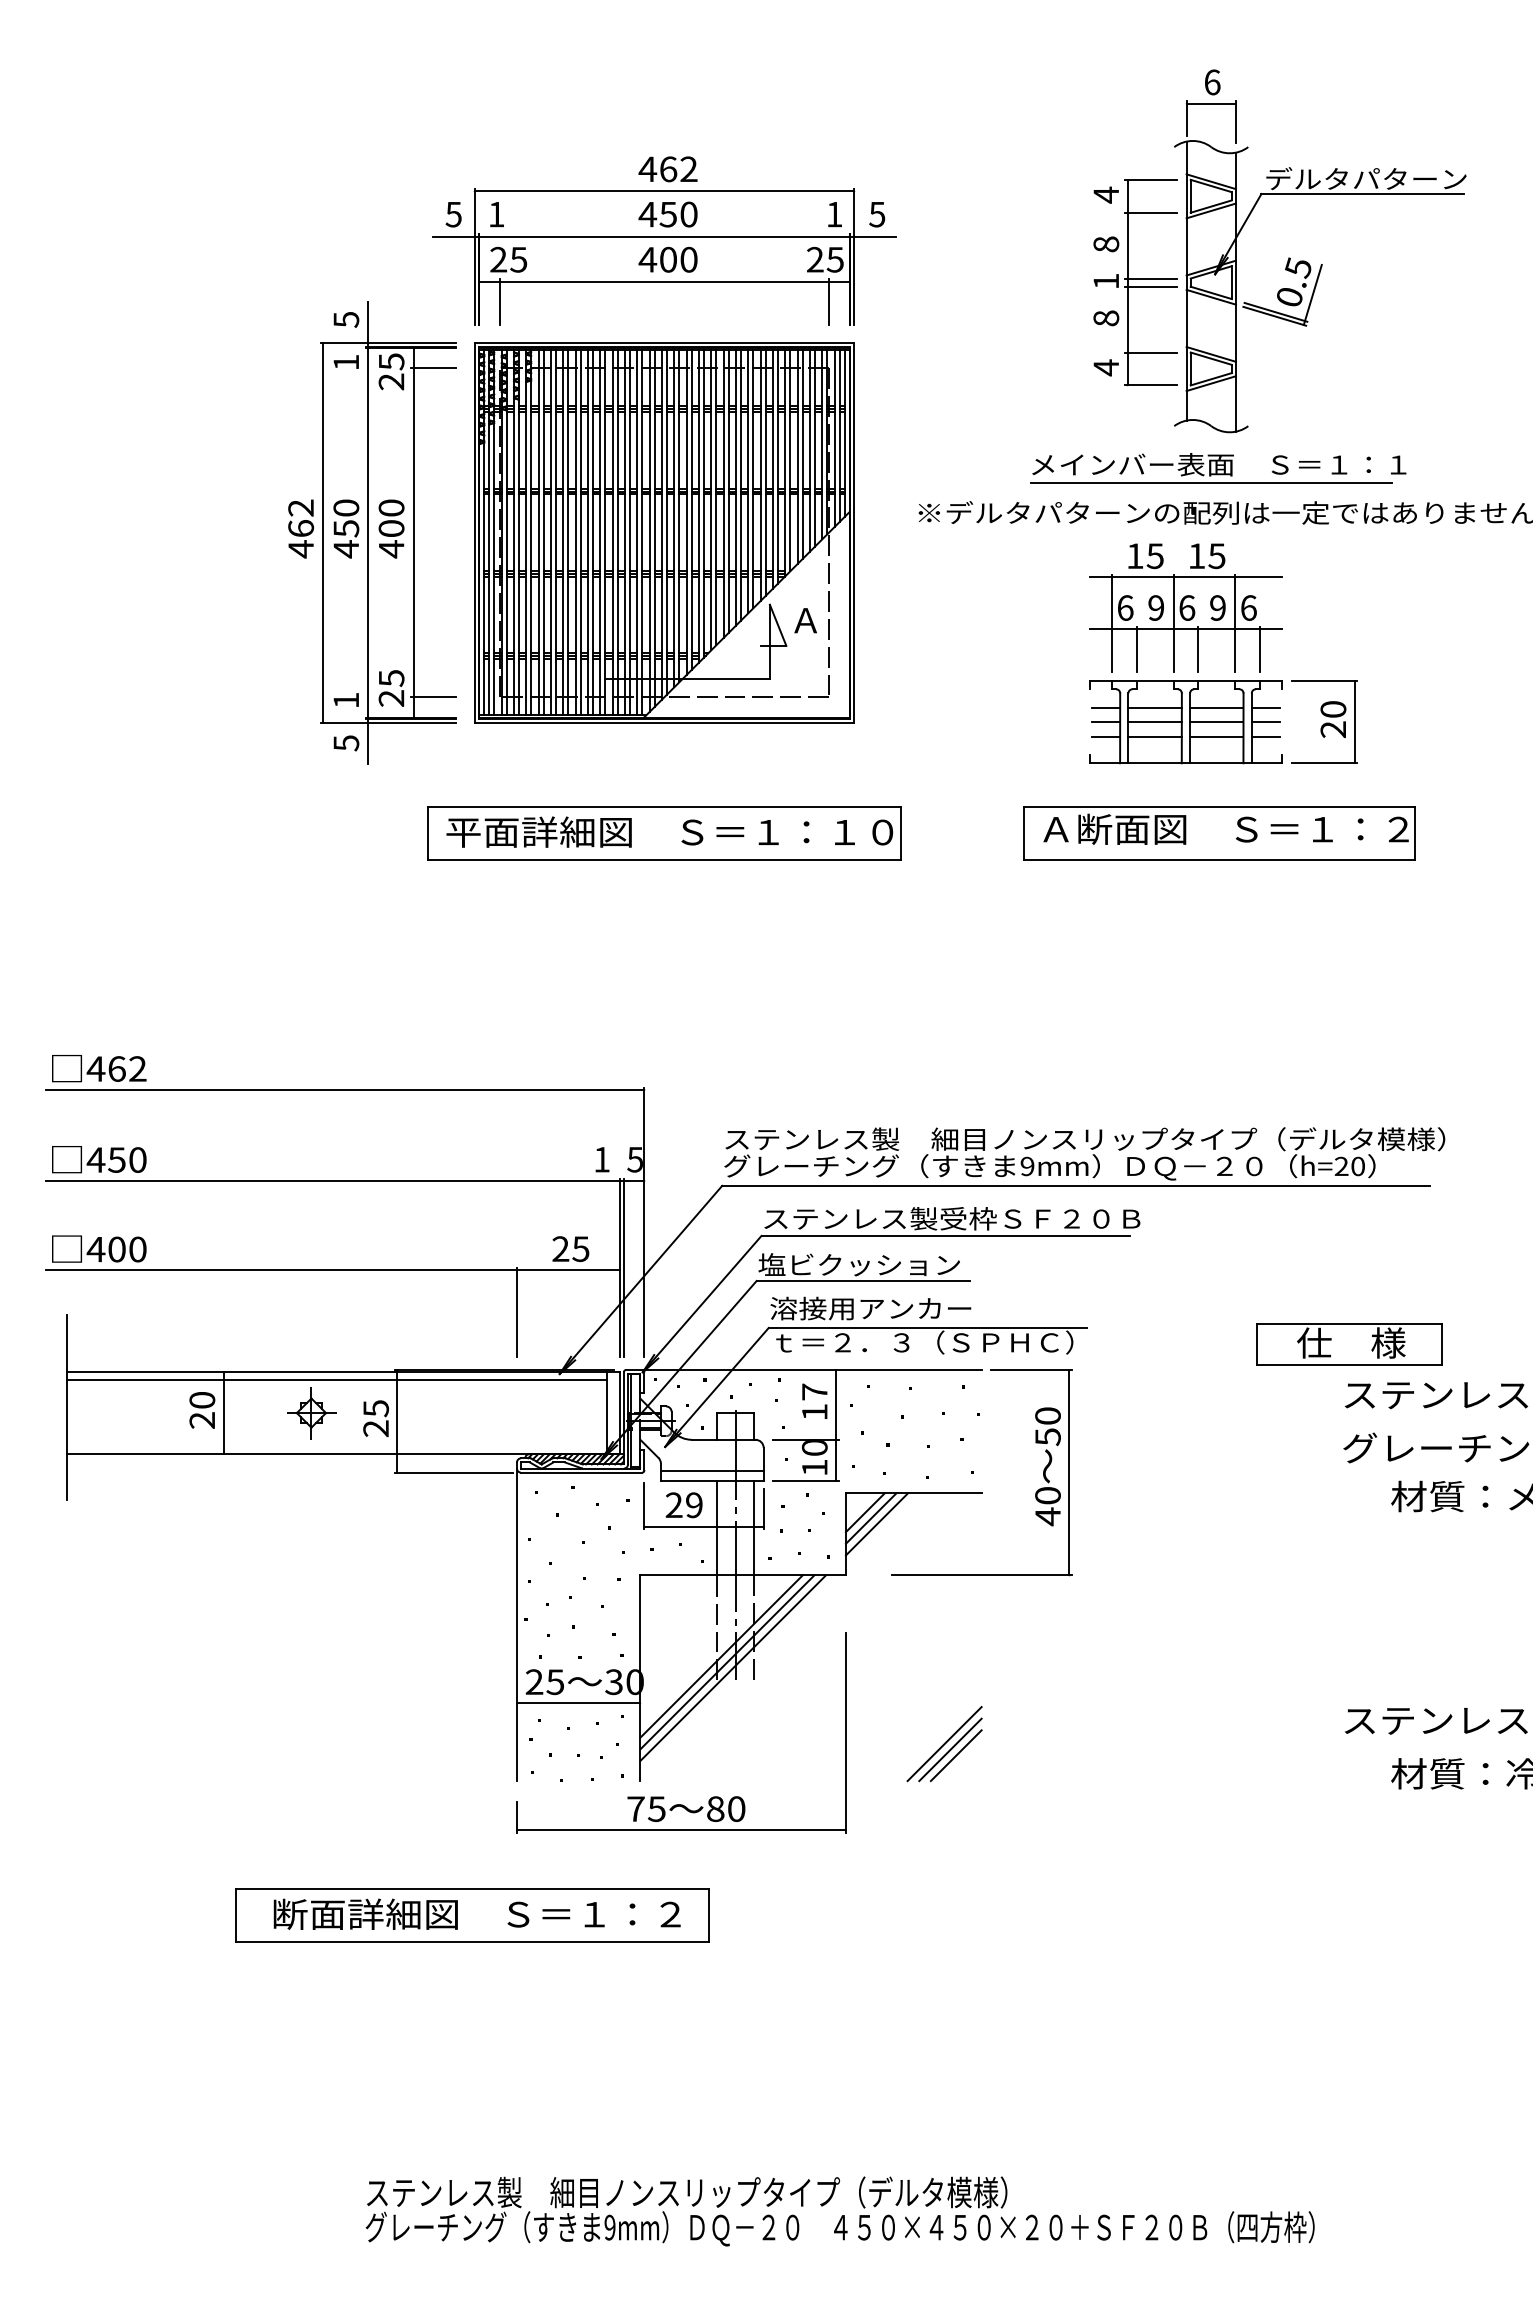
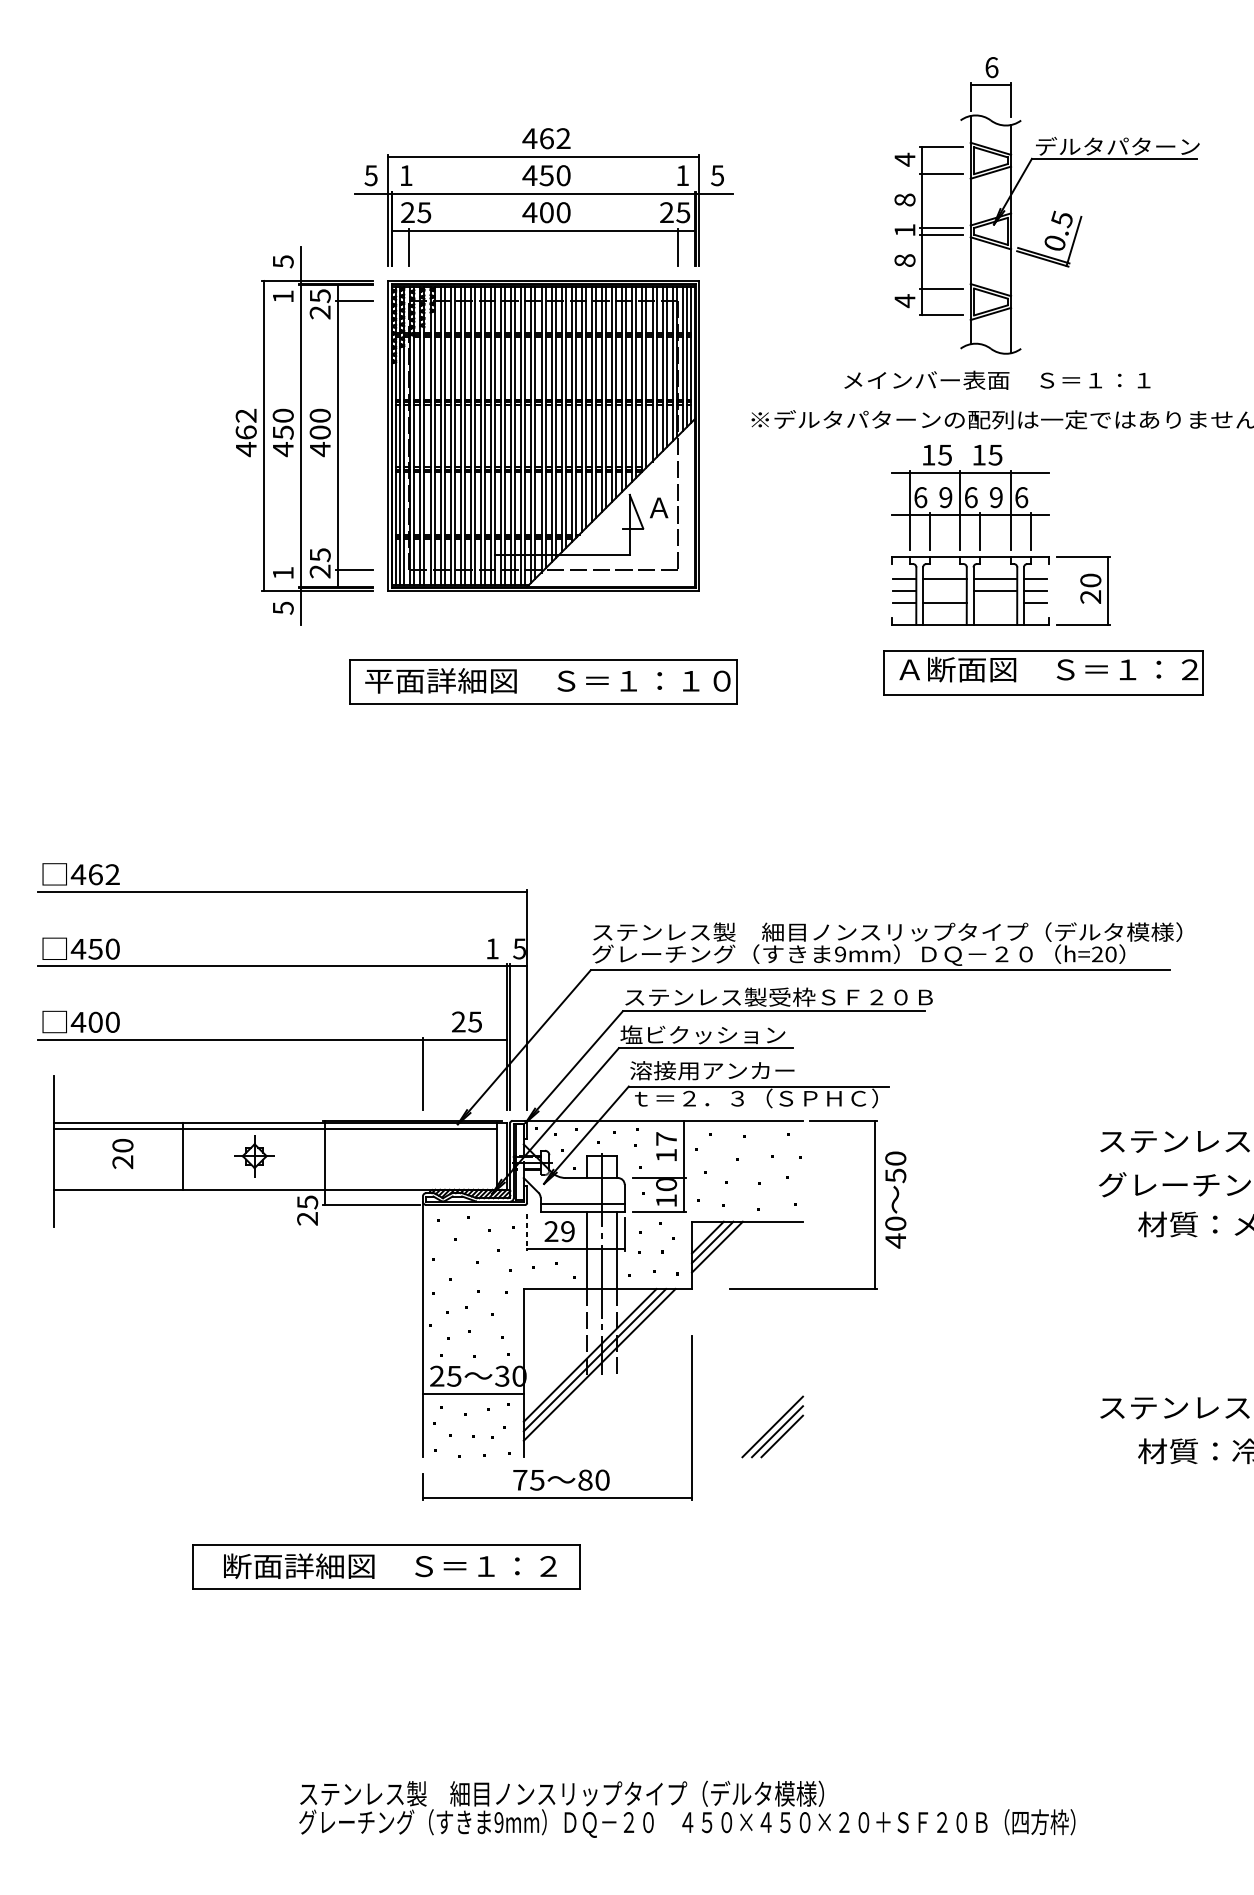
line: (1211, 483) -> (991, 395), removed
line: (1154, 722) -> (944, 591), removed
line: (1216, 736) -> (995, 602), removed
part: (1219, 833) -> (1043, 673), moved
part: (1349, 1344) -> (1103, 1100), removed
text: (202, 1410) -> (123, 1154), moved
text: (375, 1418) -> (307, 1210), moved
text: (1047, 1466) -> (895, 1199), moved
line: (644, 1506) -> (527, 1232), solid -> dashed

